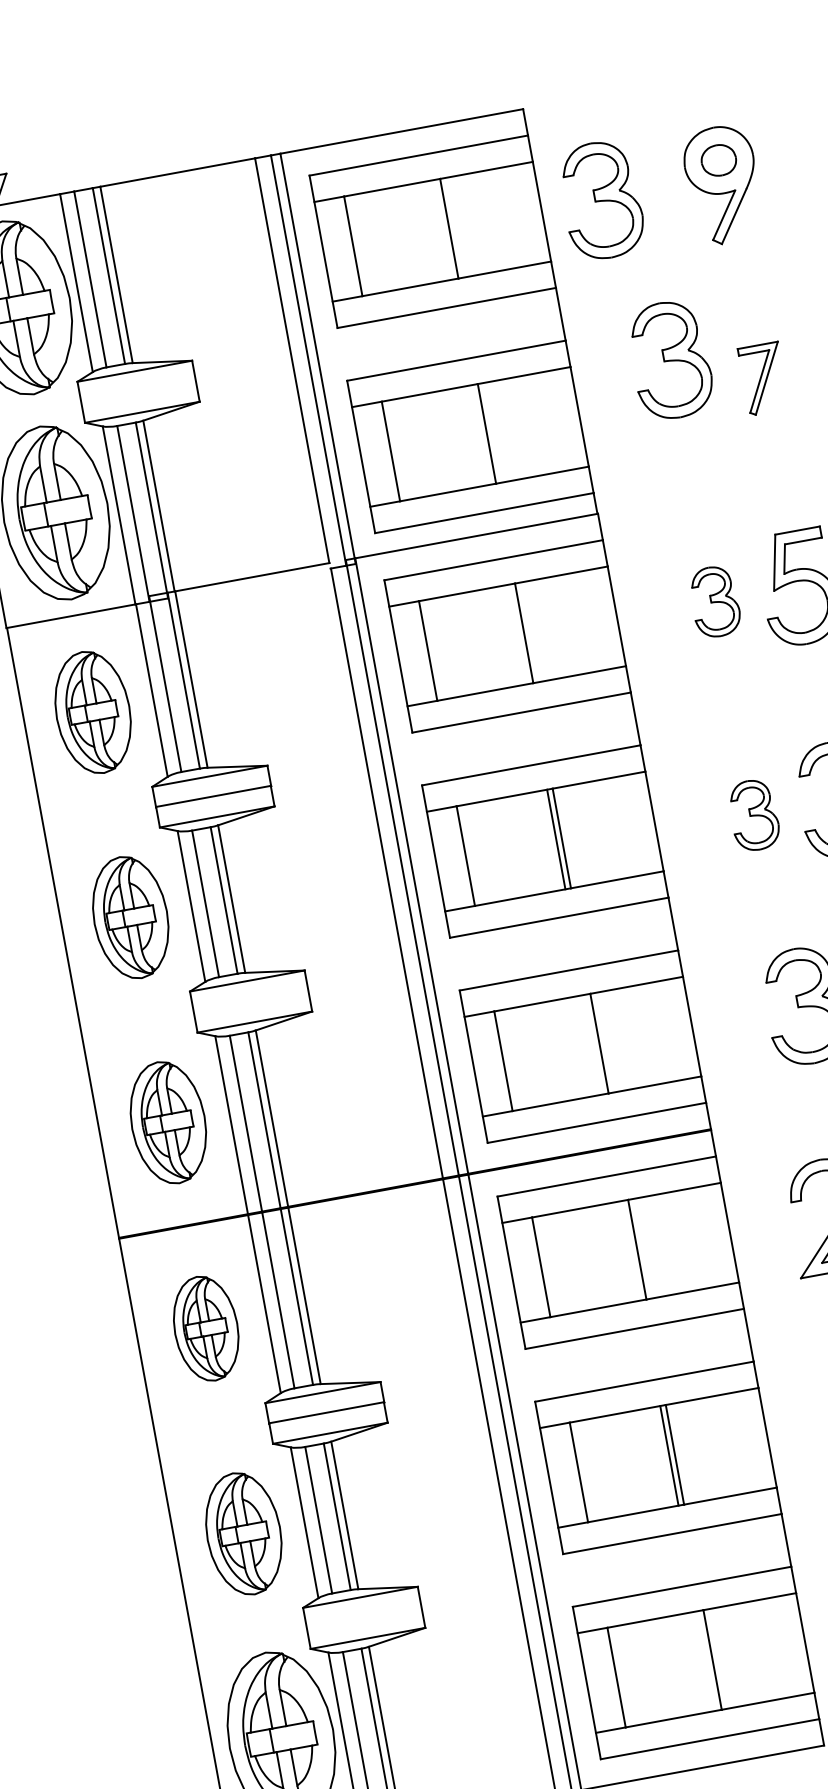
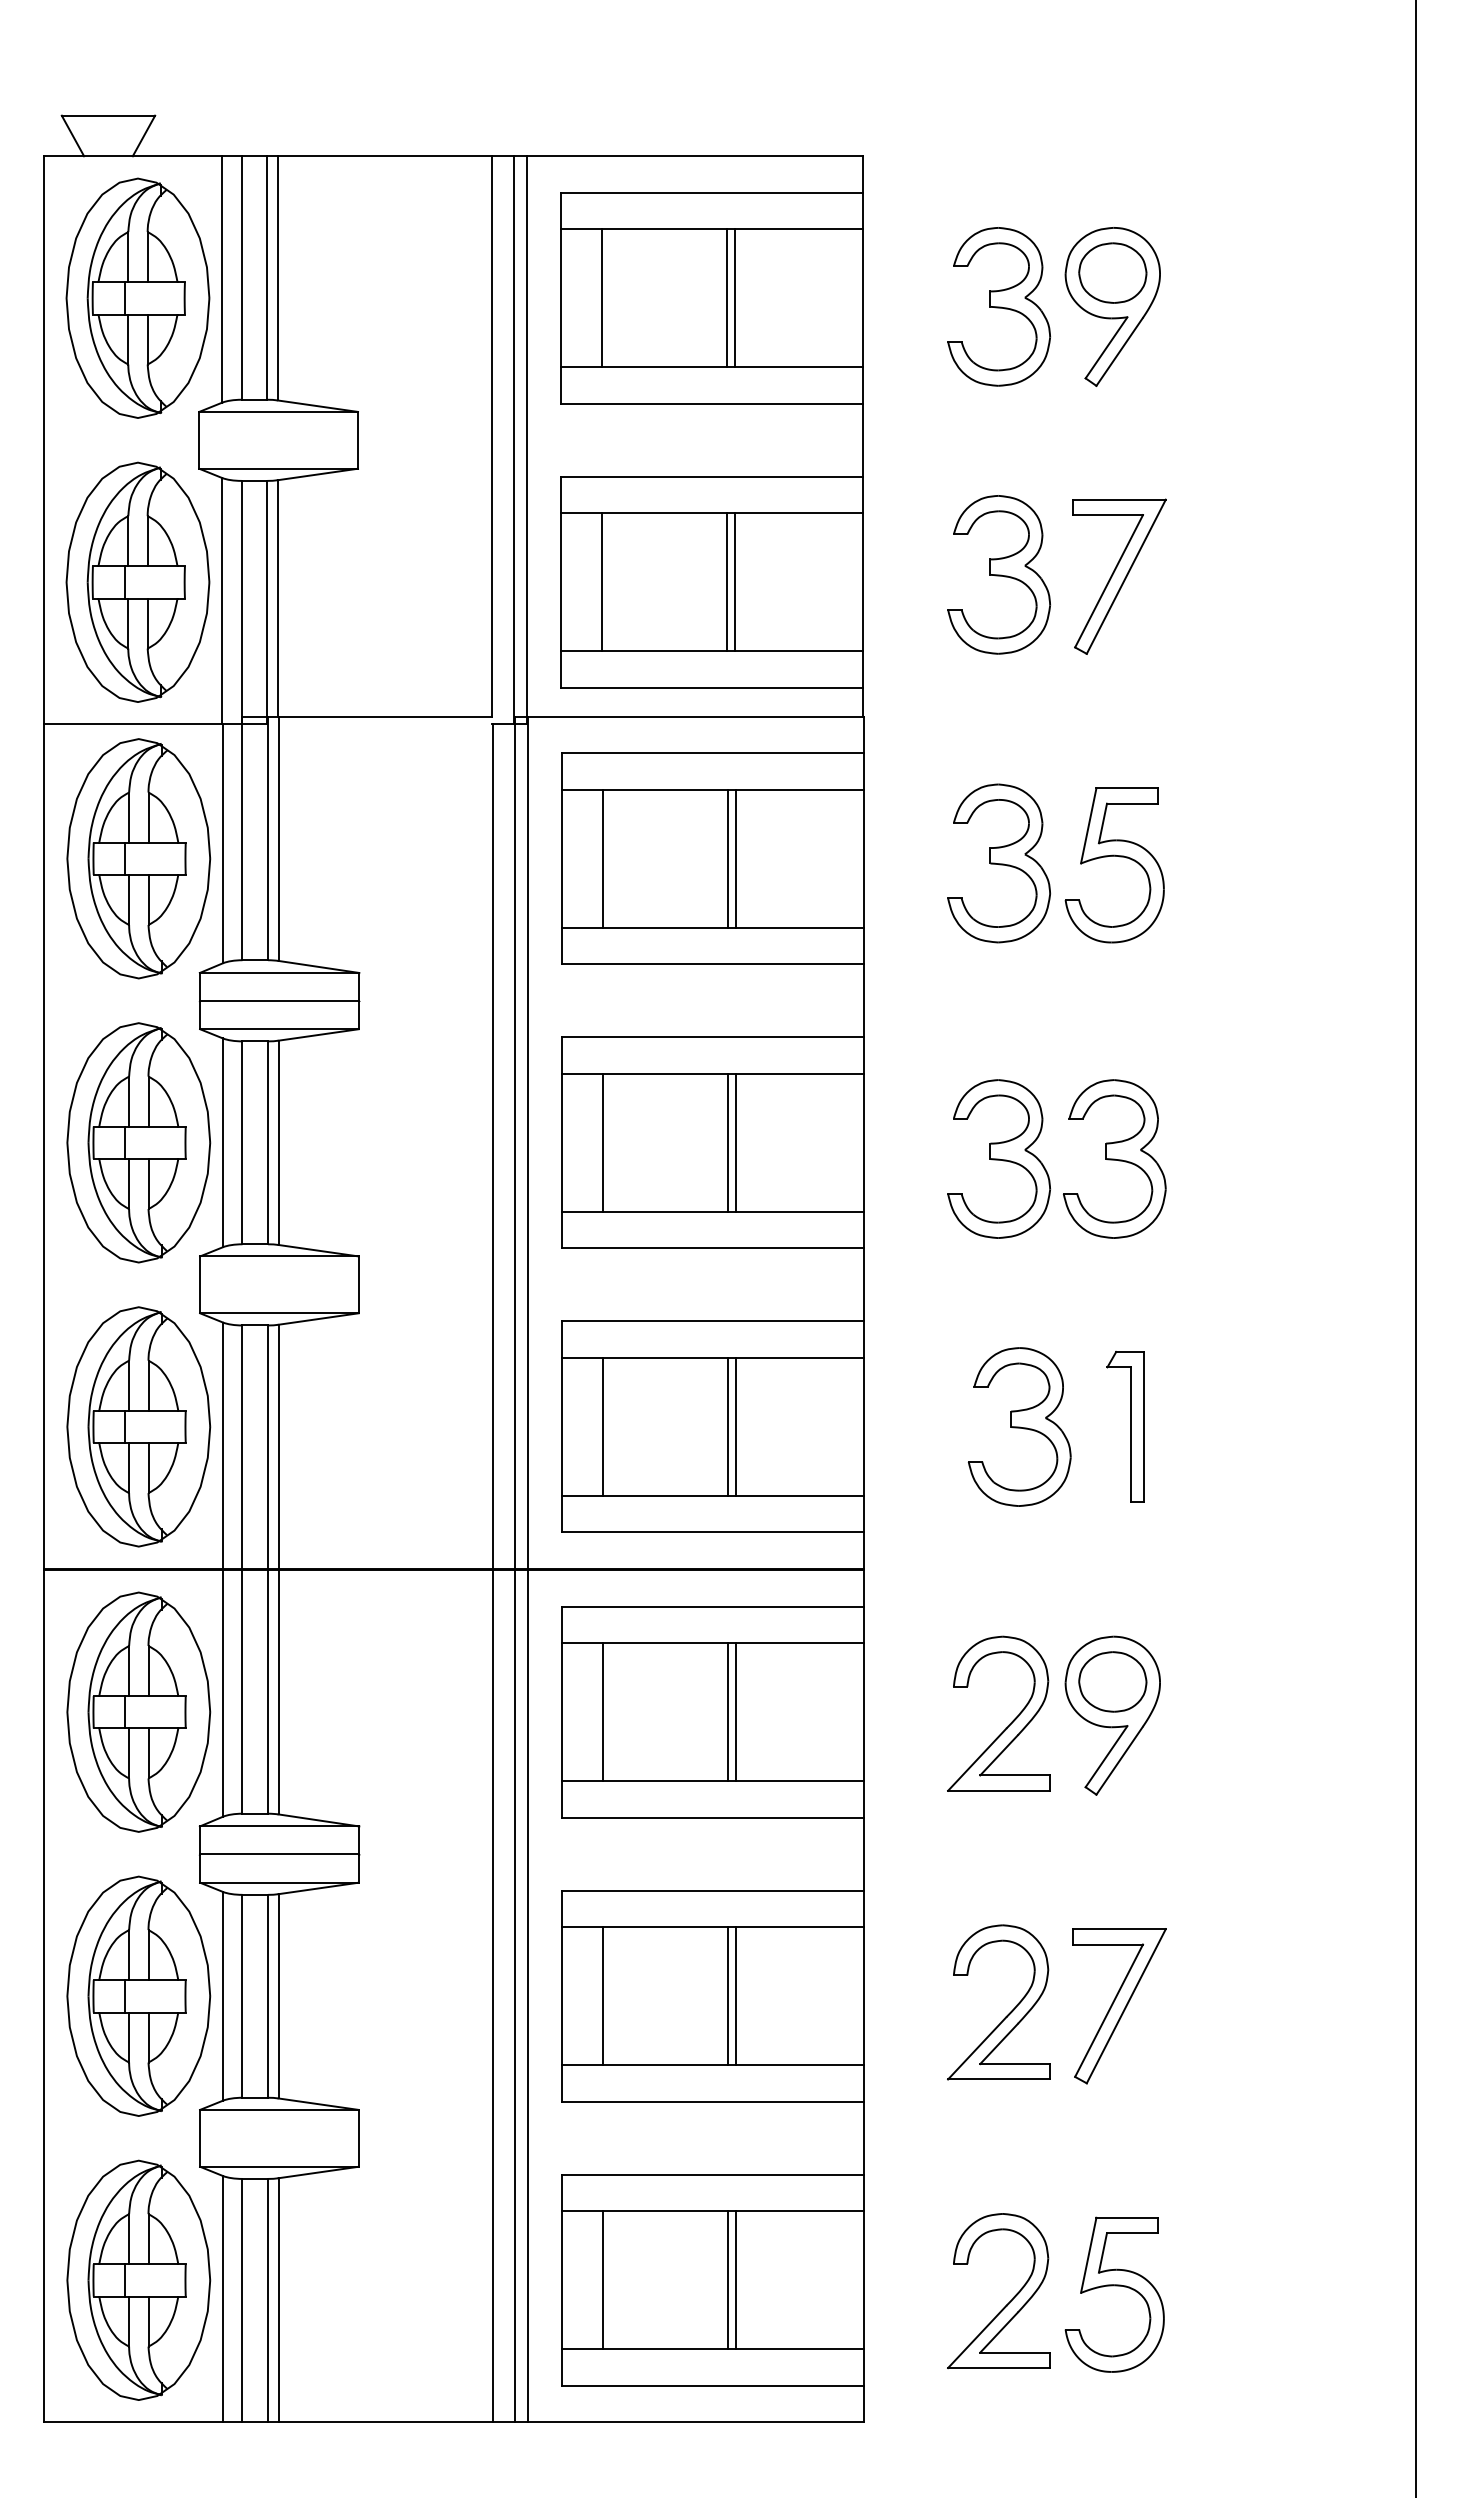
part: (718, 160) -> (1112, 272), size x1.43
part: (601, 200) -> (998, 306), moved
line: (443, 229) -> (727, 298), added
part: (670, 360) -> (998, 574), moved
part: (763, 378) -> (1119, 576), size x1.67
line: (481, 434) -> (727, 582), added
part: (715, 601) -> (999, 863), size x1.67
line: (518, 634) -> (728, 858), added
part: (92, 712) -> (138, 858), size x1.43
part: (753, 814) -> (998, 1158), size x1.67
part: (130, 917) -> (138, 1142), size x1.43
line: (594, 1044) -> (728, 1426), added
part: (168, 1122) -> (138, 1426), size x1.43
line: (632, 1250) -> (728, 1712), added
part: (205, 1328) -> (138, 1711), size x1.67
part: (243, 1533) -> (138, 1995), size x1.43
line: (707, 1661) -> (728, 2280), added

